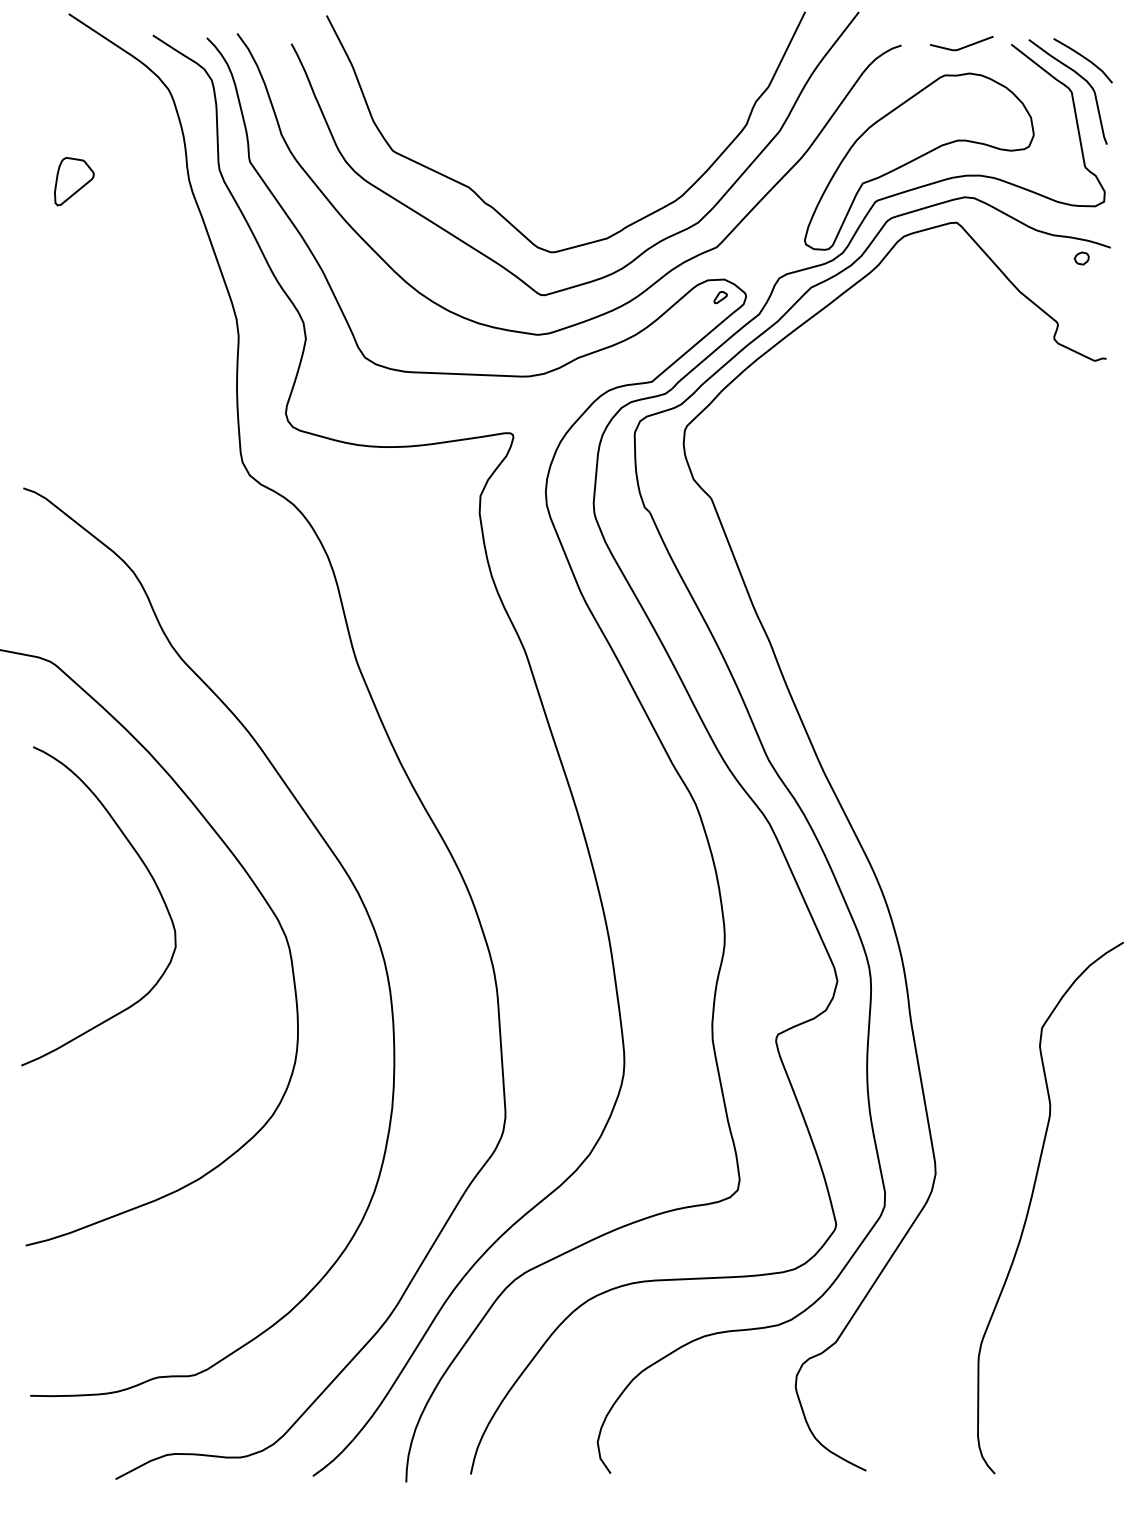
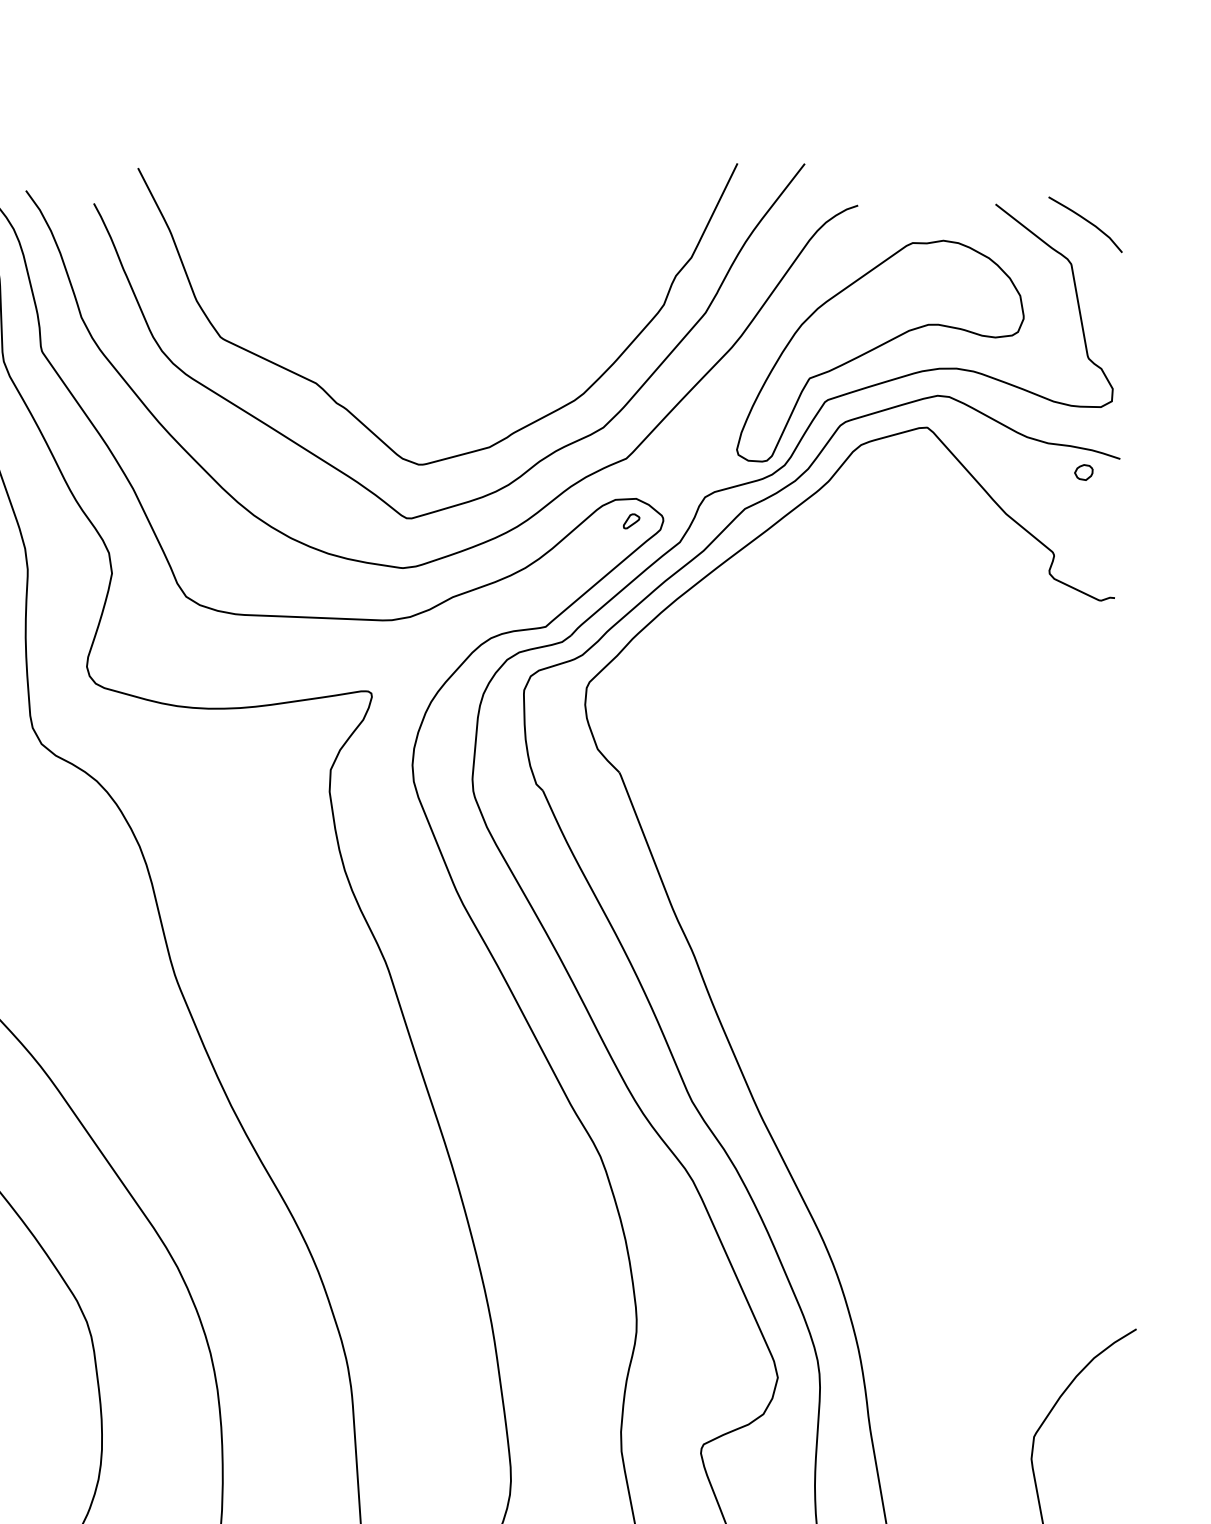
curve: (963, 46) -> (935, 206), removed
curve: (1080, 77) -> (1082, 245), removed

